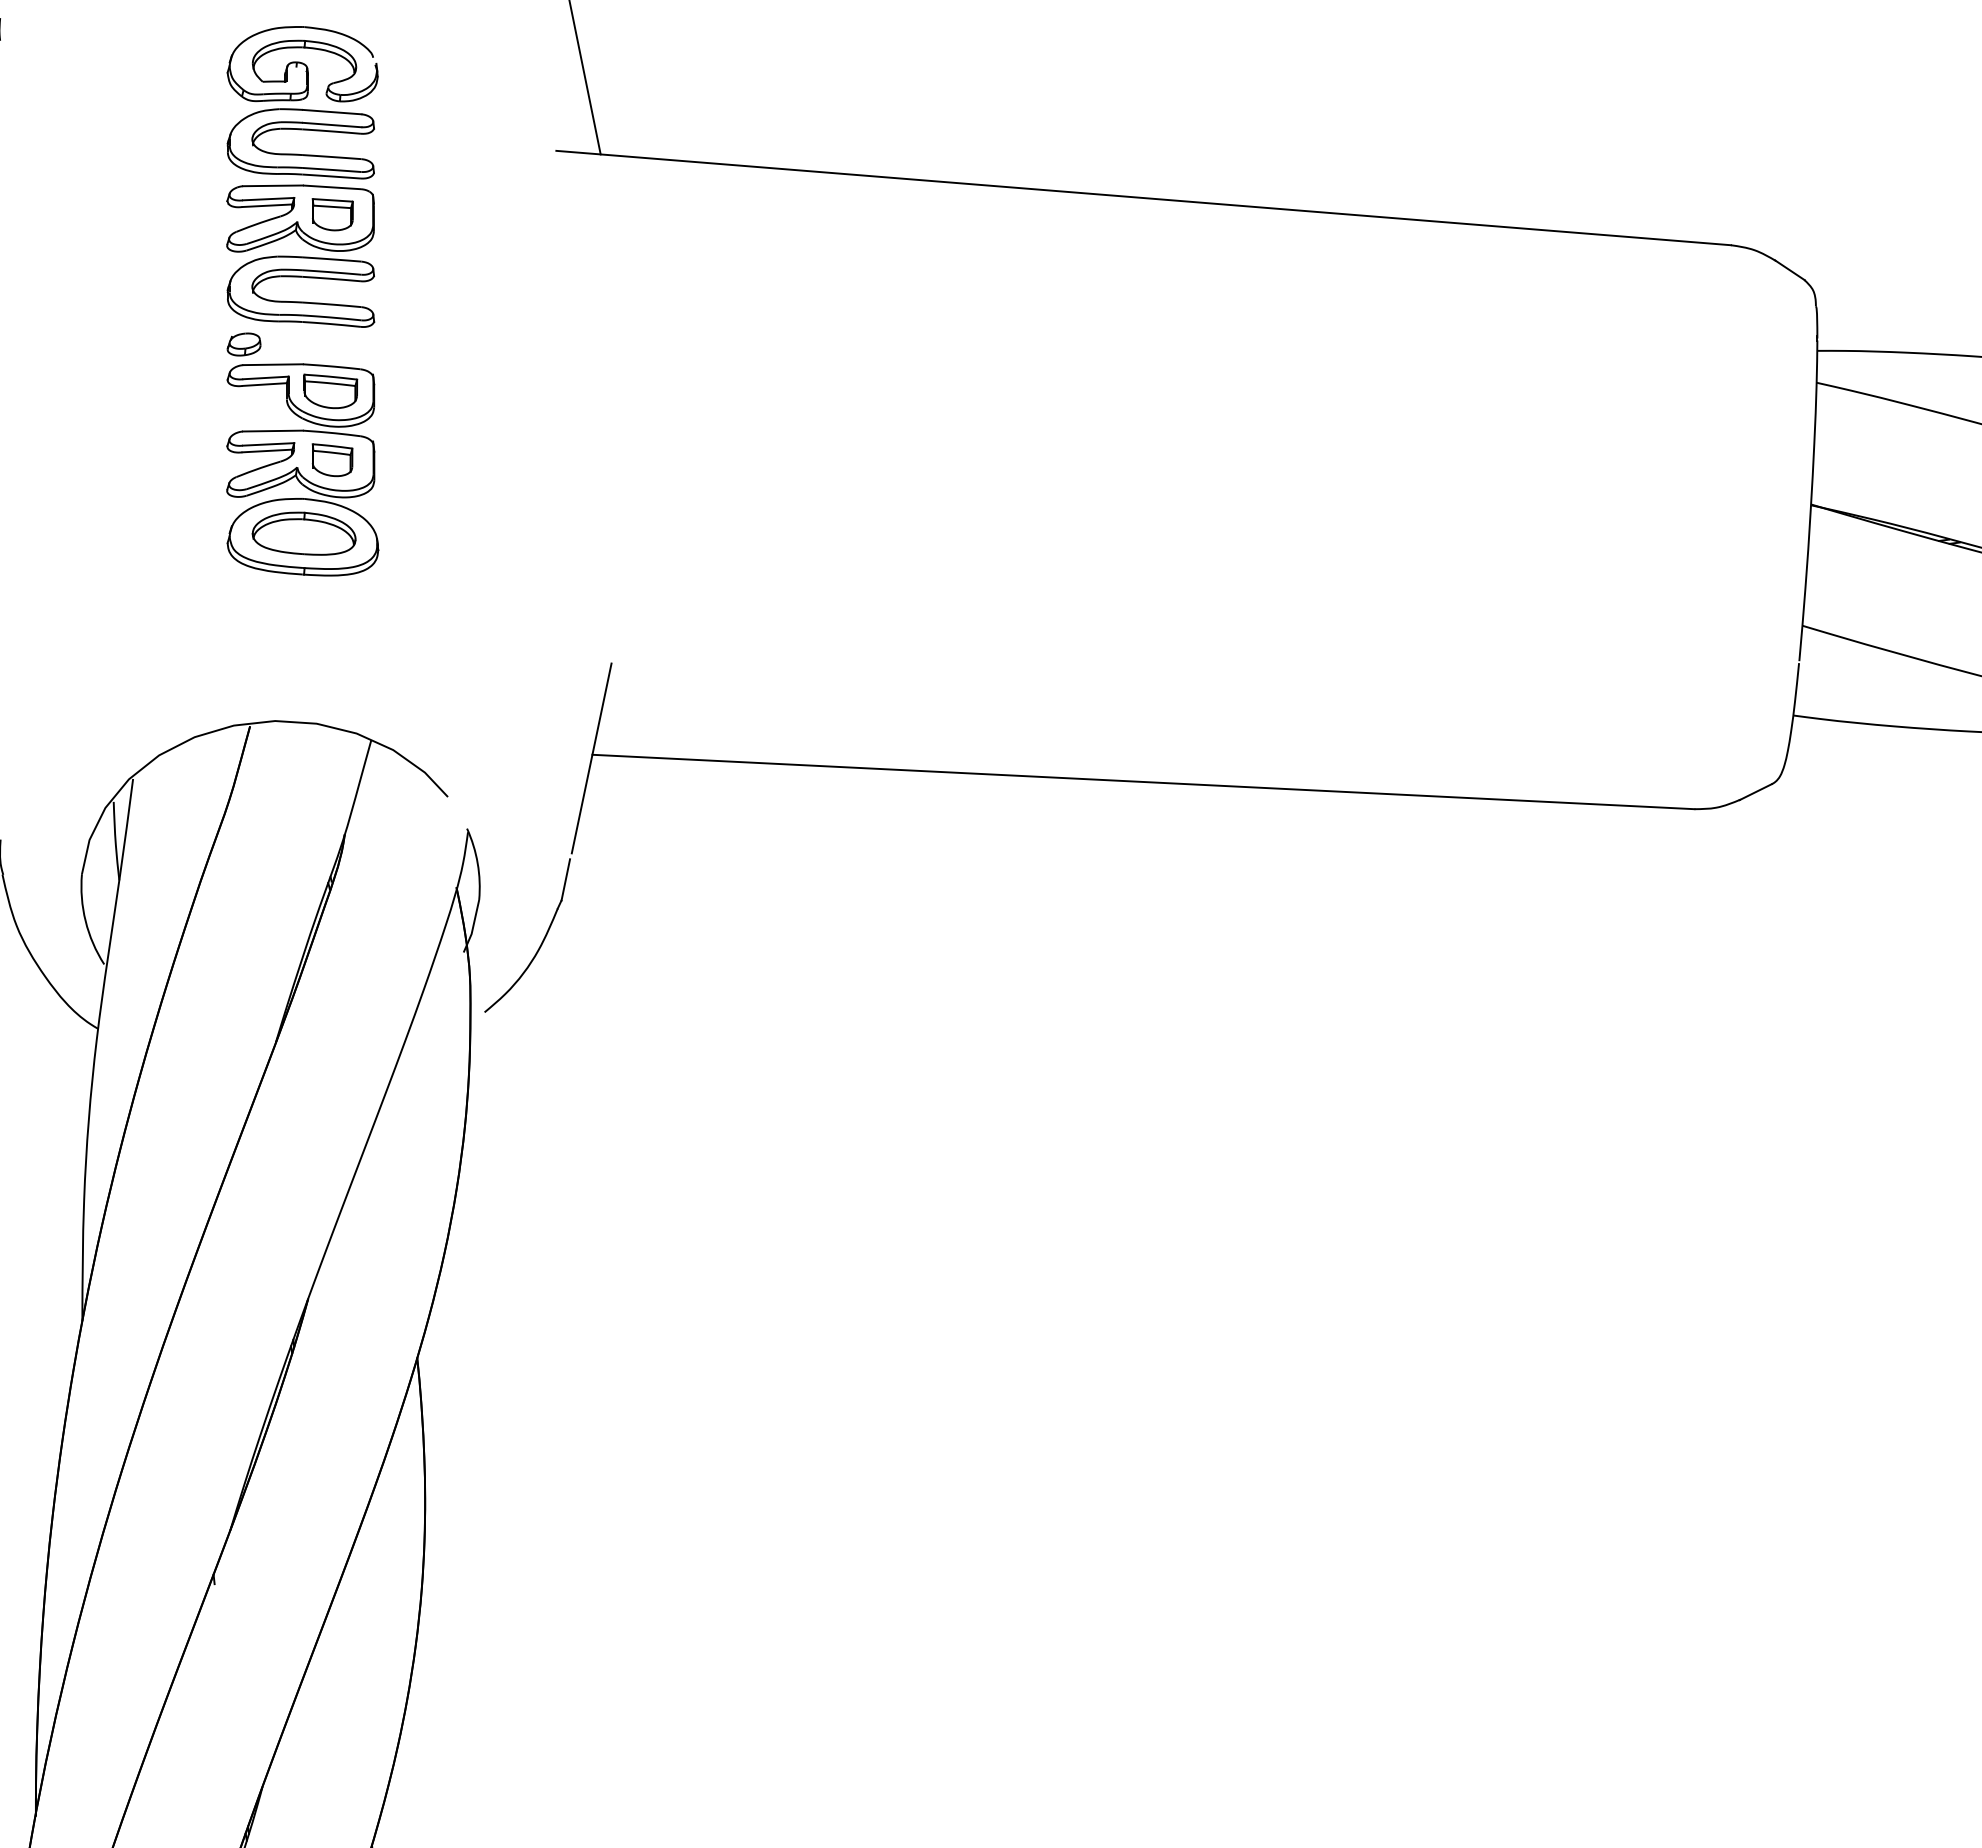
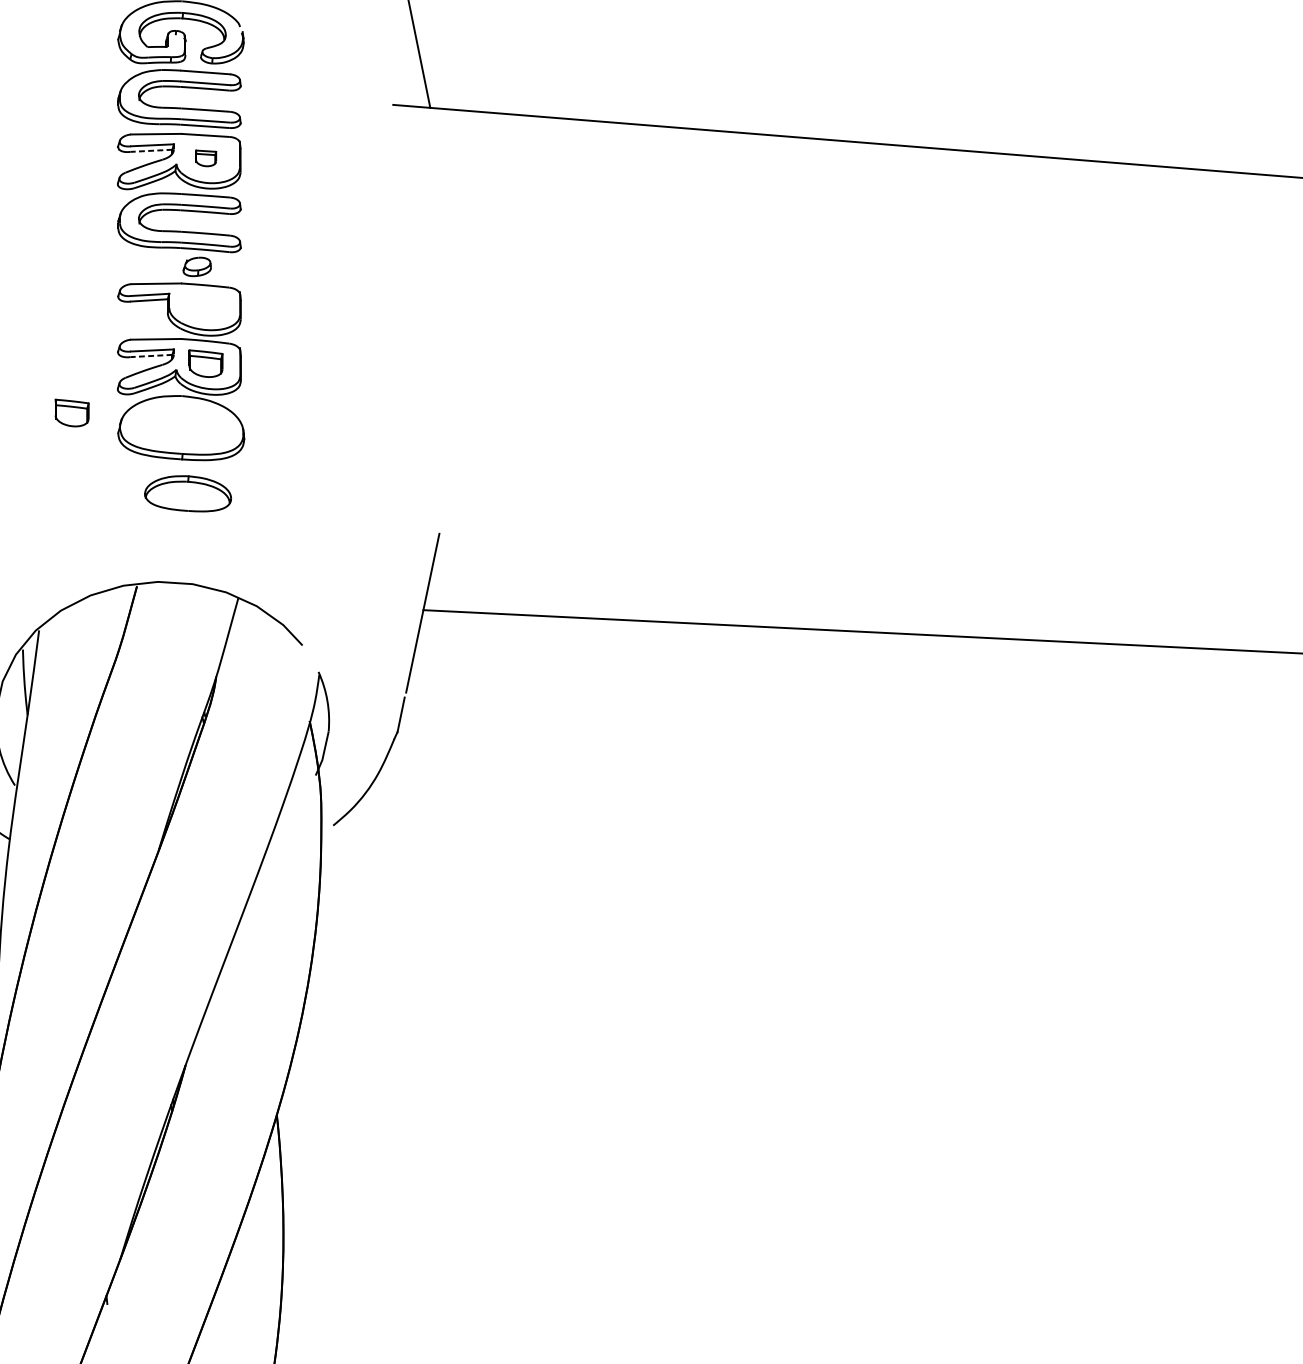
line: (266, 205) -> (150, 150), solid -> dashed
part: (332, 214) -> (205, 158), size x0.6
part: (243, 344) -> (196, 266), moved
part: (330, 391) -> (204, 306), removed
line: (266, 451) -> (150, 356), solid -> dashed
part: (172, 519) -> (72, 413), added
part: (303, 533) -> (187, 493), moved

